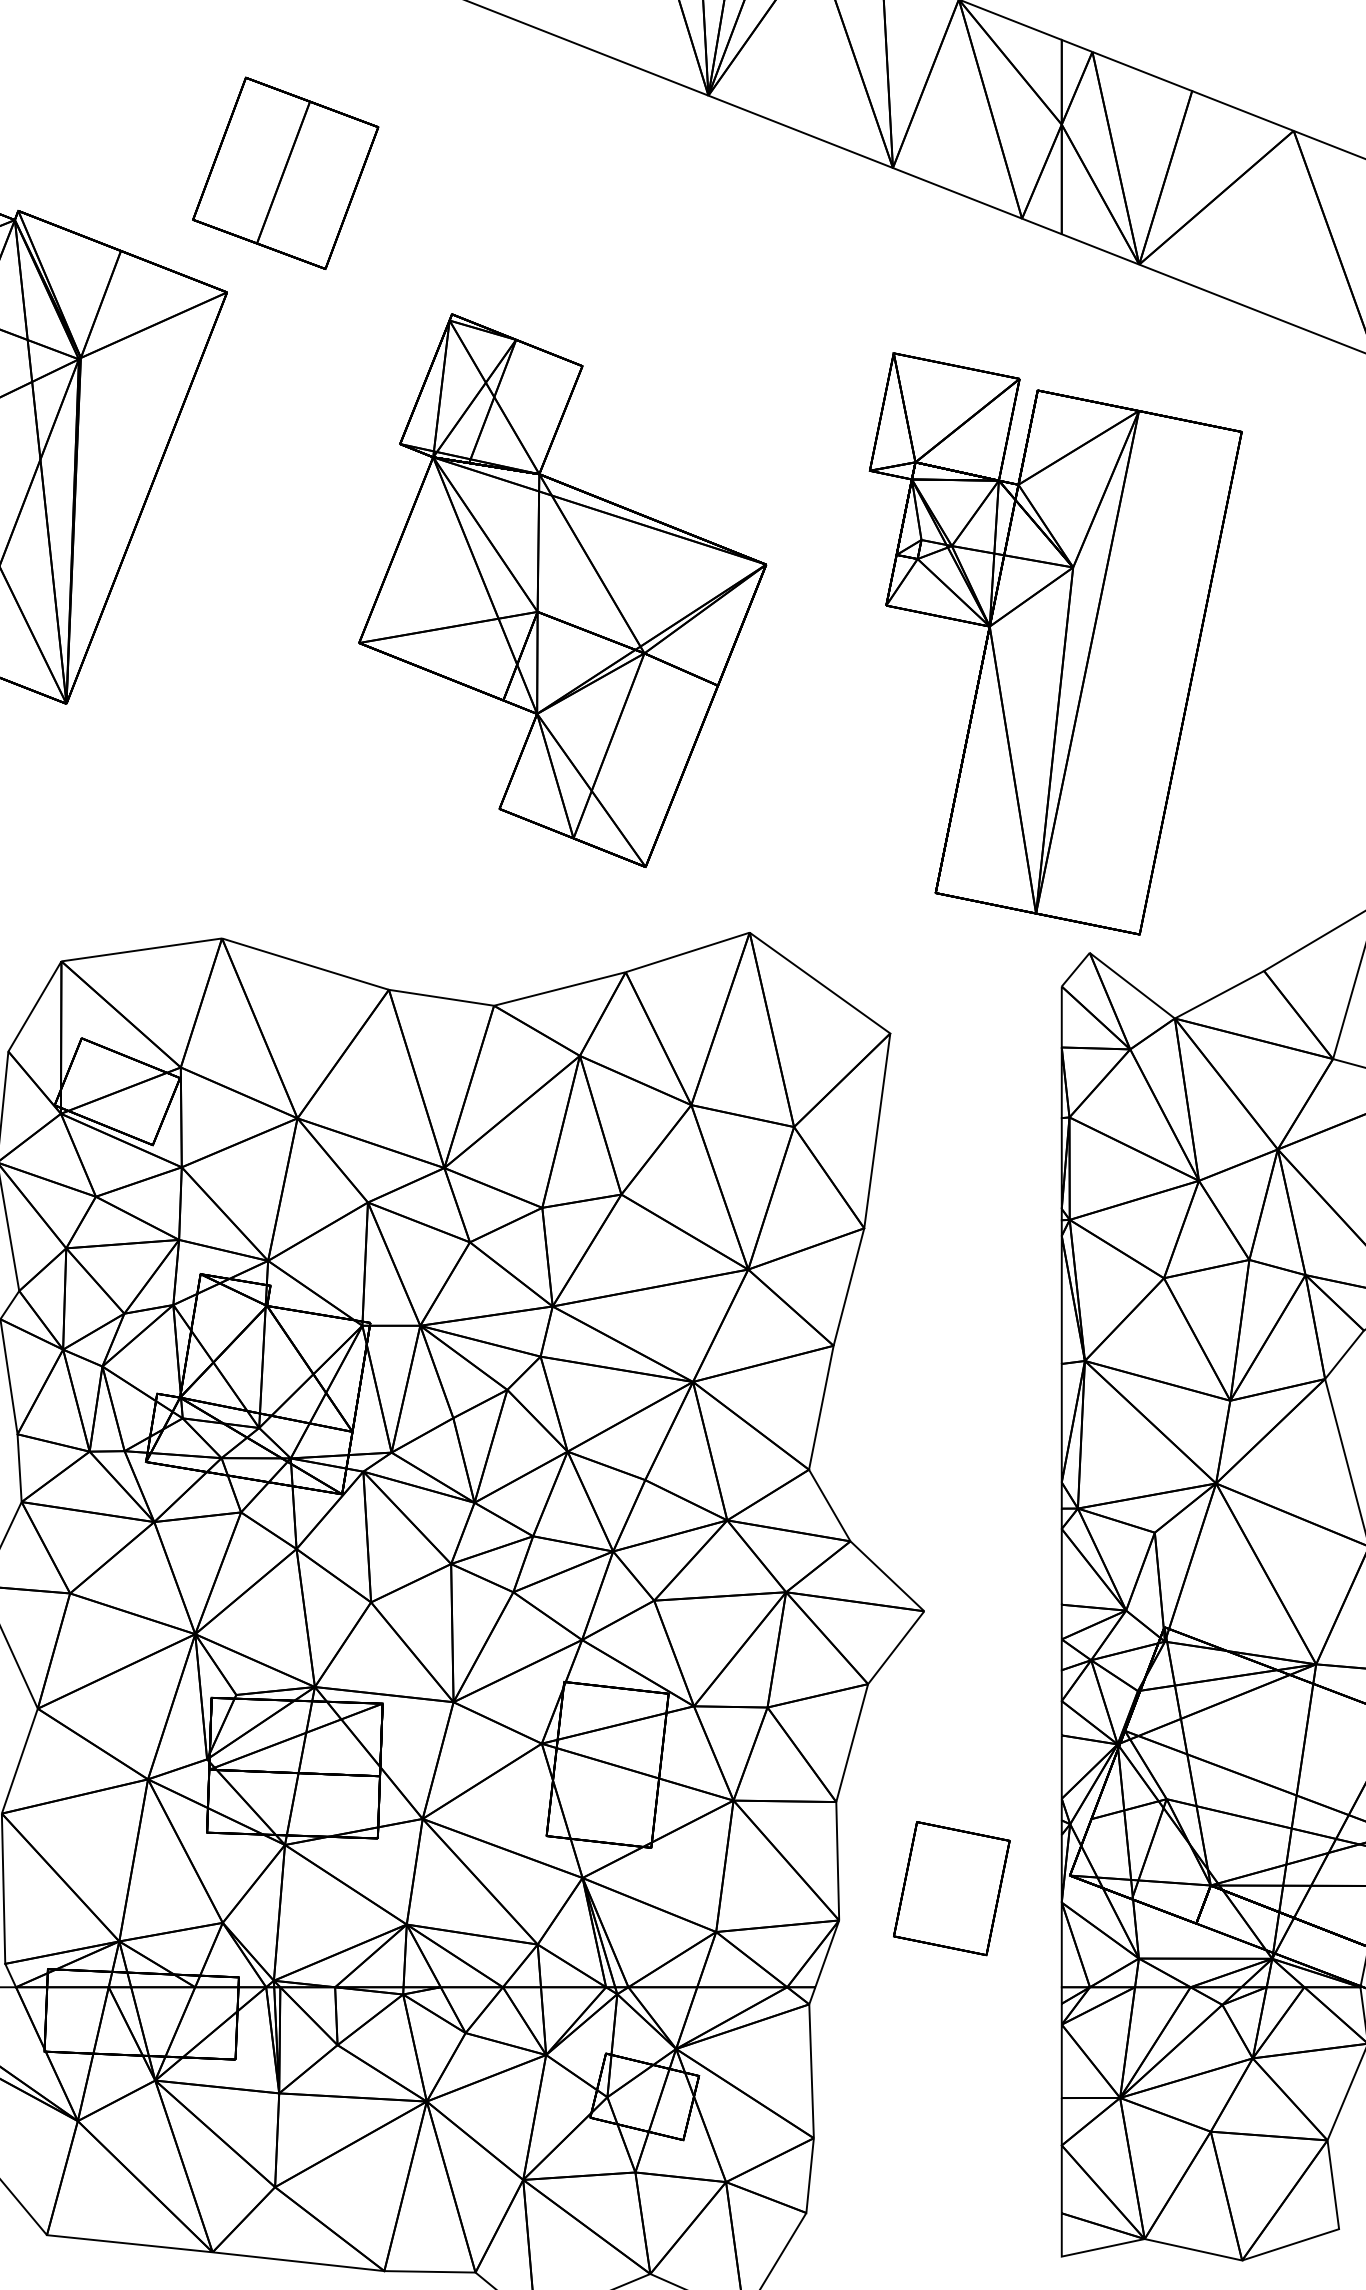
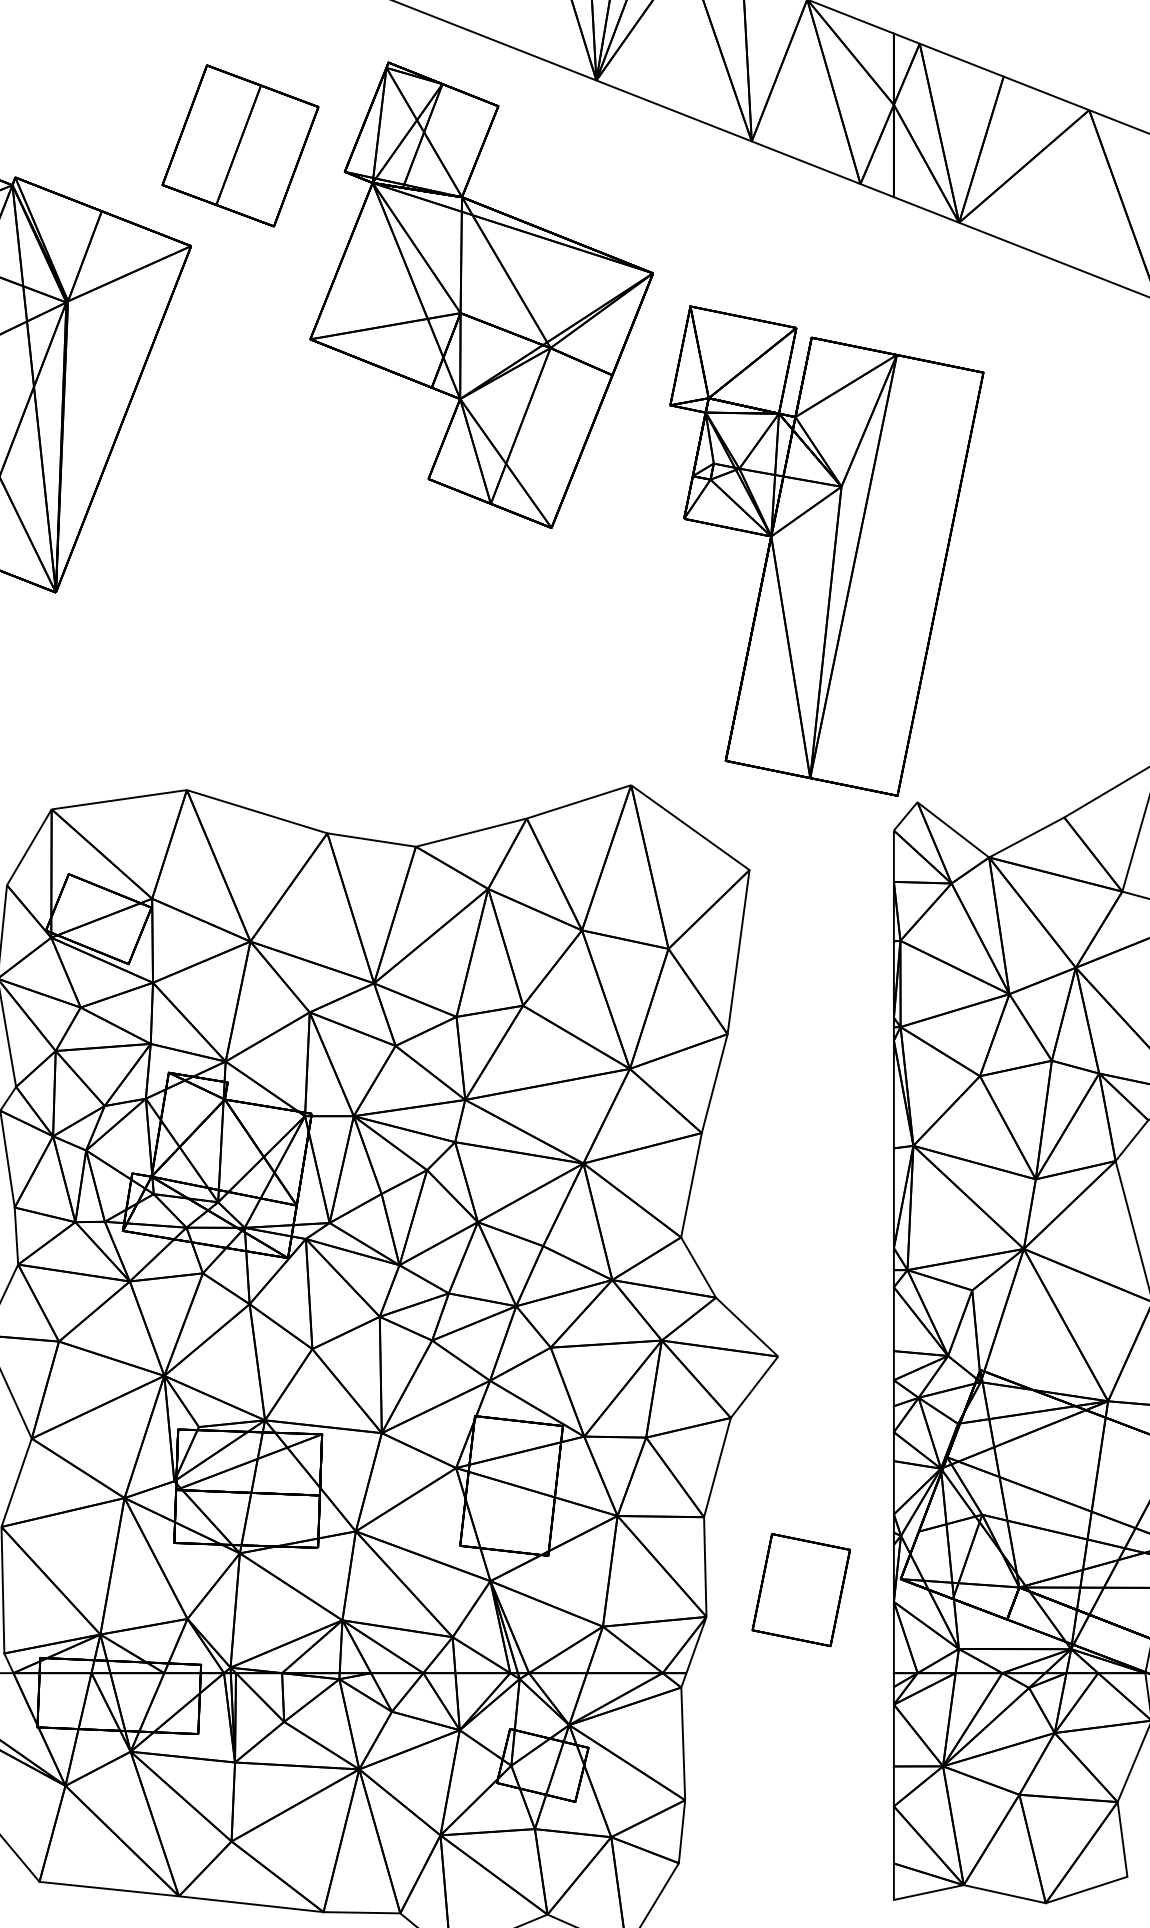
part: (562, 589) -> (481, 294), moved
part: (1055, 643) -> (826, 550), moved

